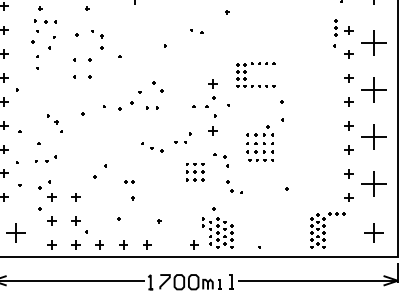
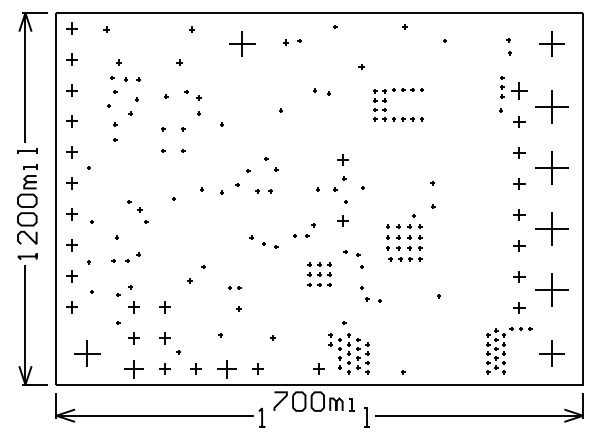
part: (349, 30) -> (519, 90), size x1.4
part: (246, 72) -> (386, 101), moved
part: (328, 230) -> (509, 350), moved
part: (51, 244) -> (133, 368), size x1.6
part: (123, 244) -> (226, 368), size x1.6
part: (190, 282) -> (313, 401), moved

